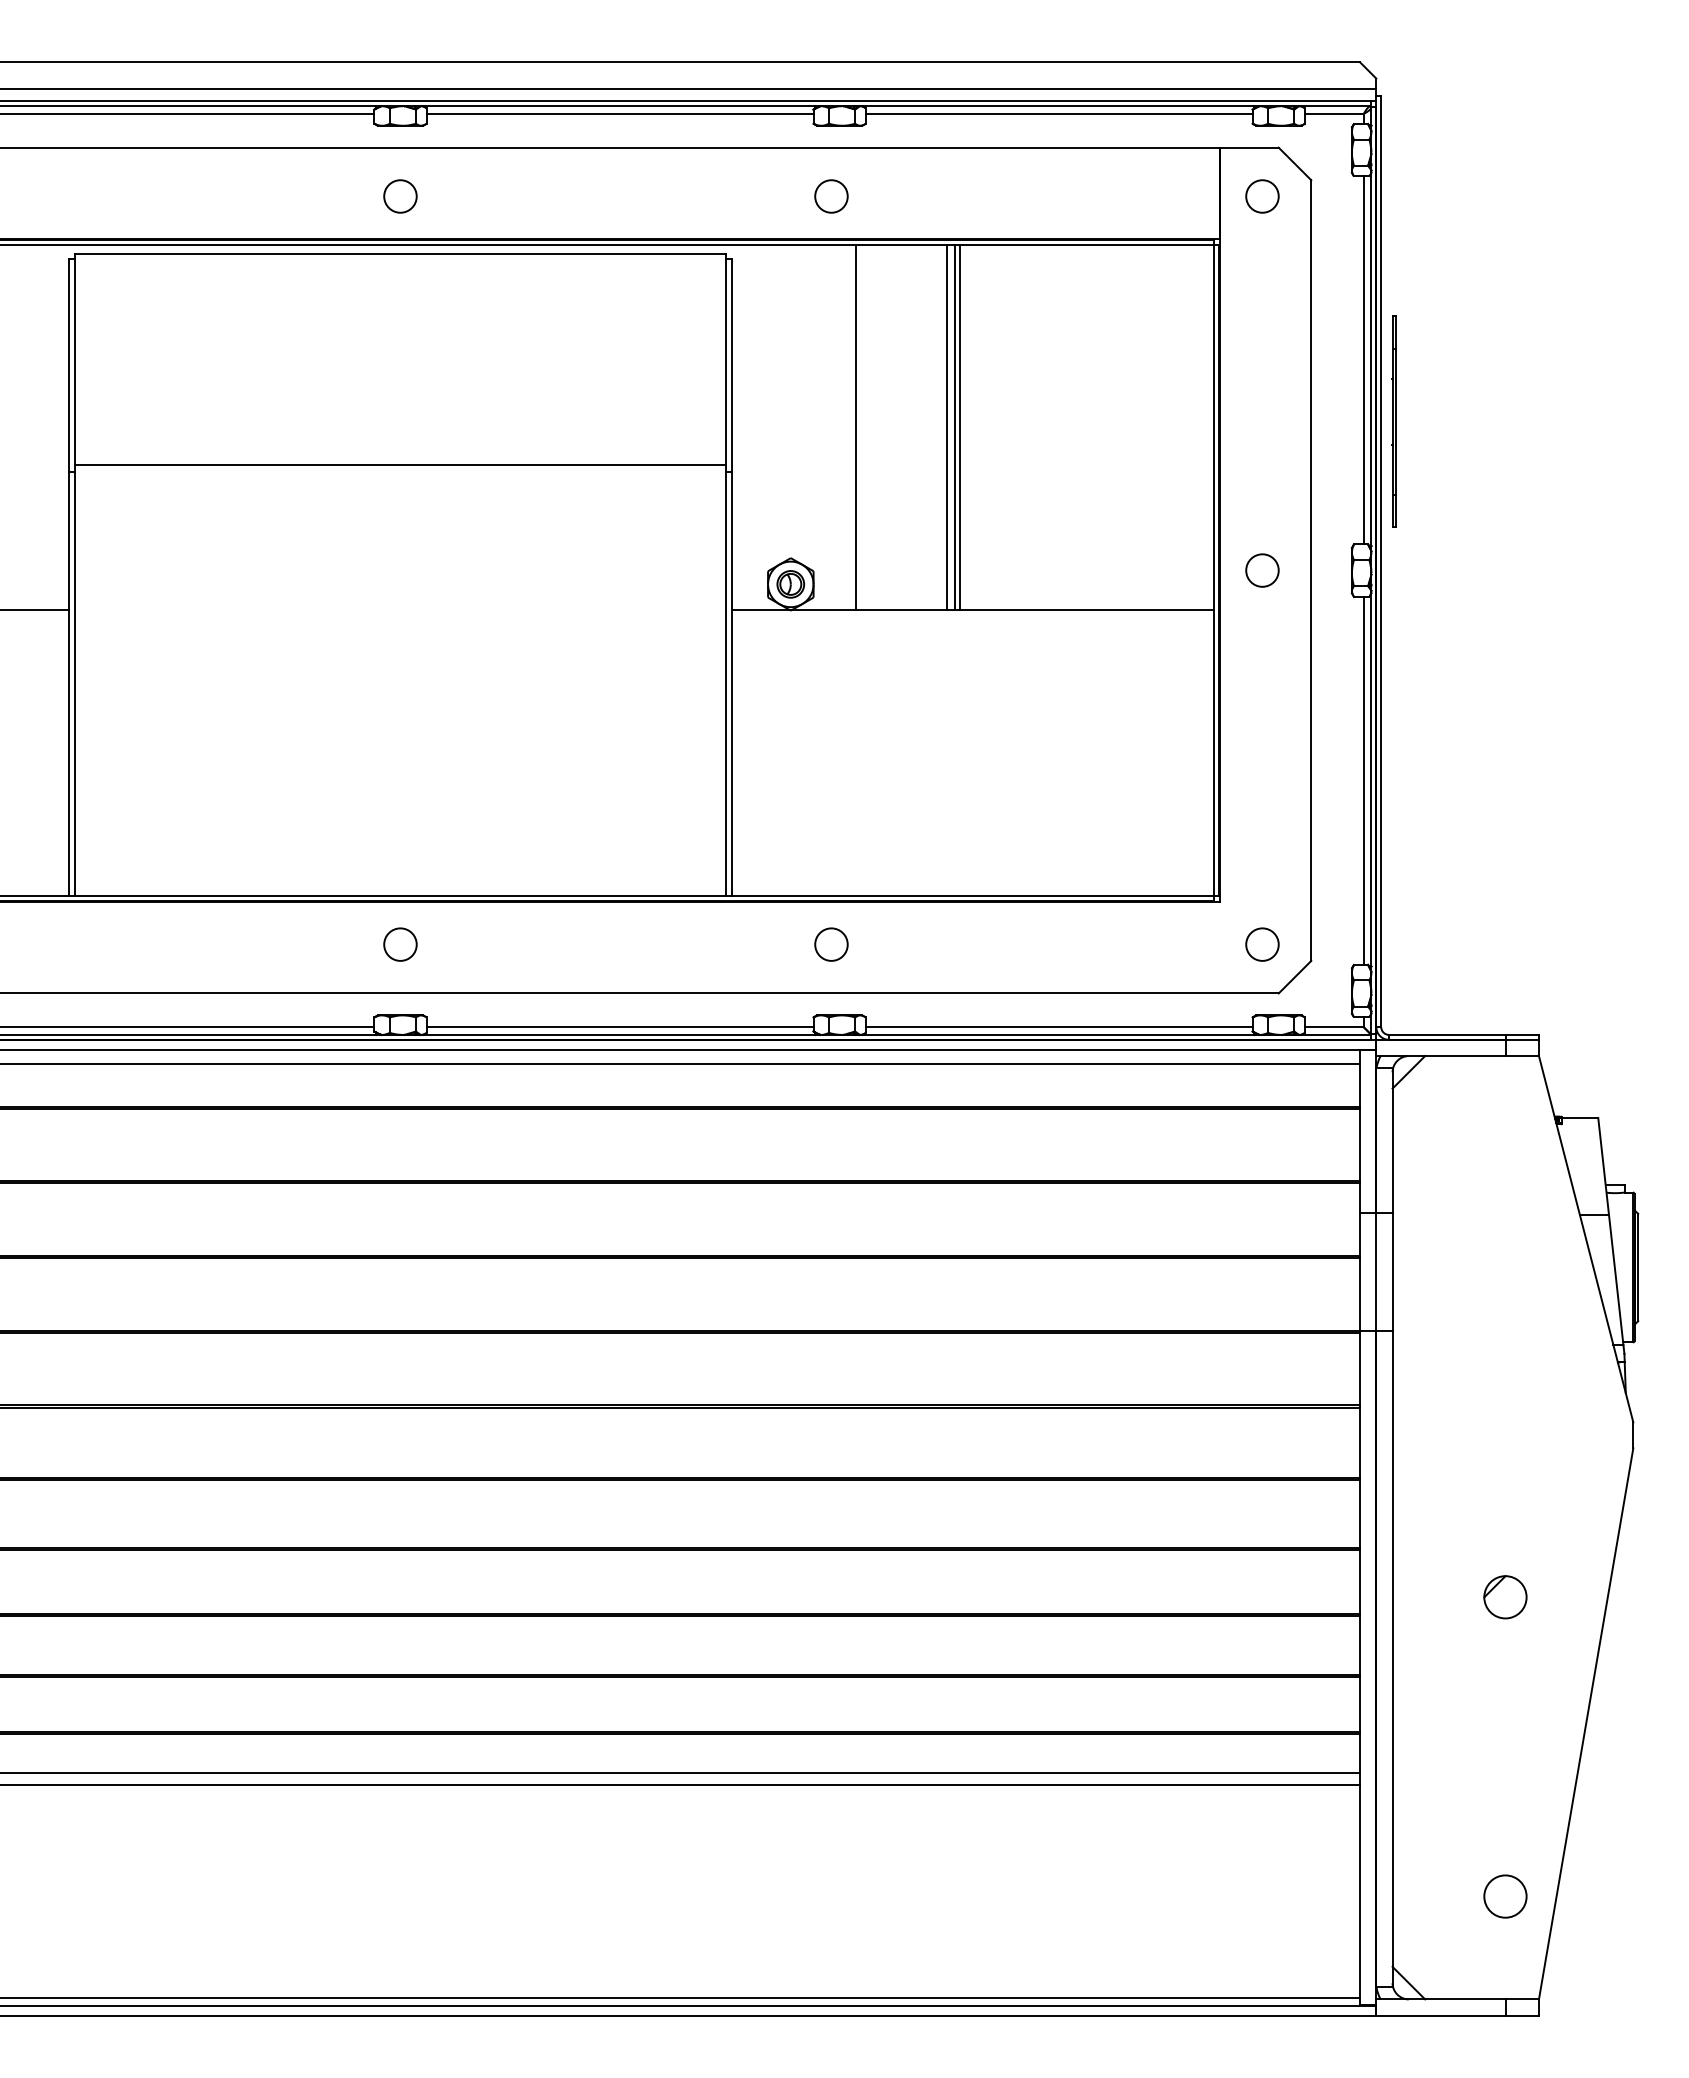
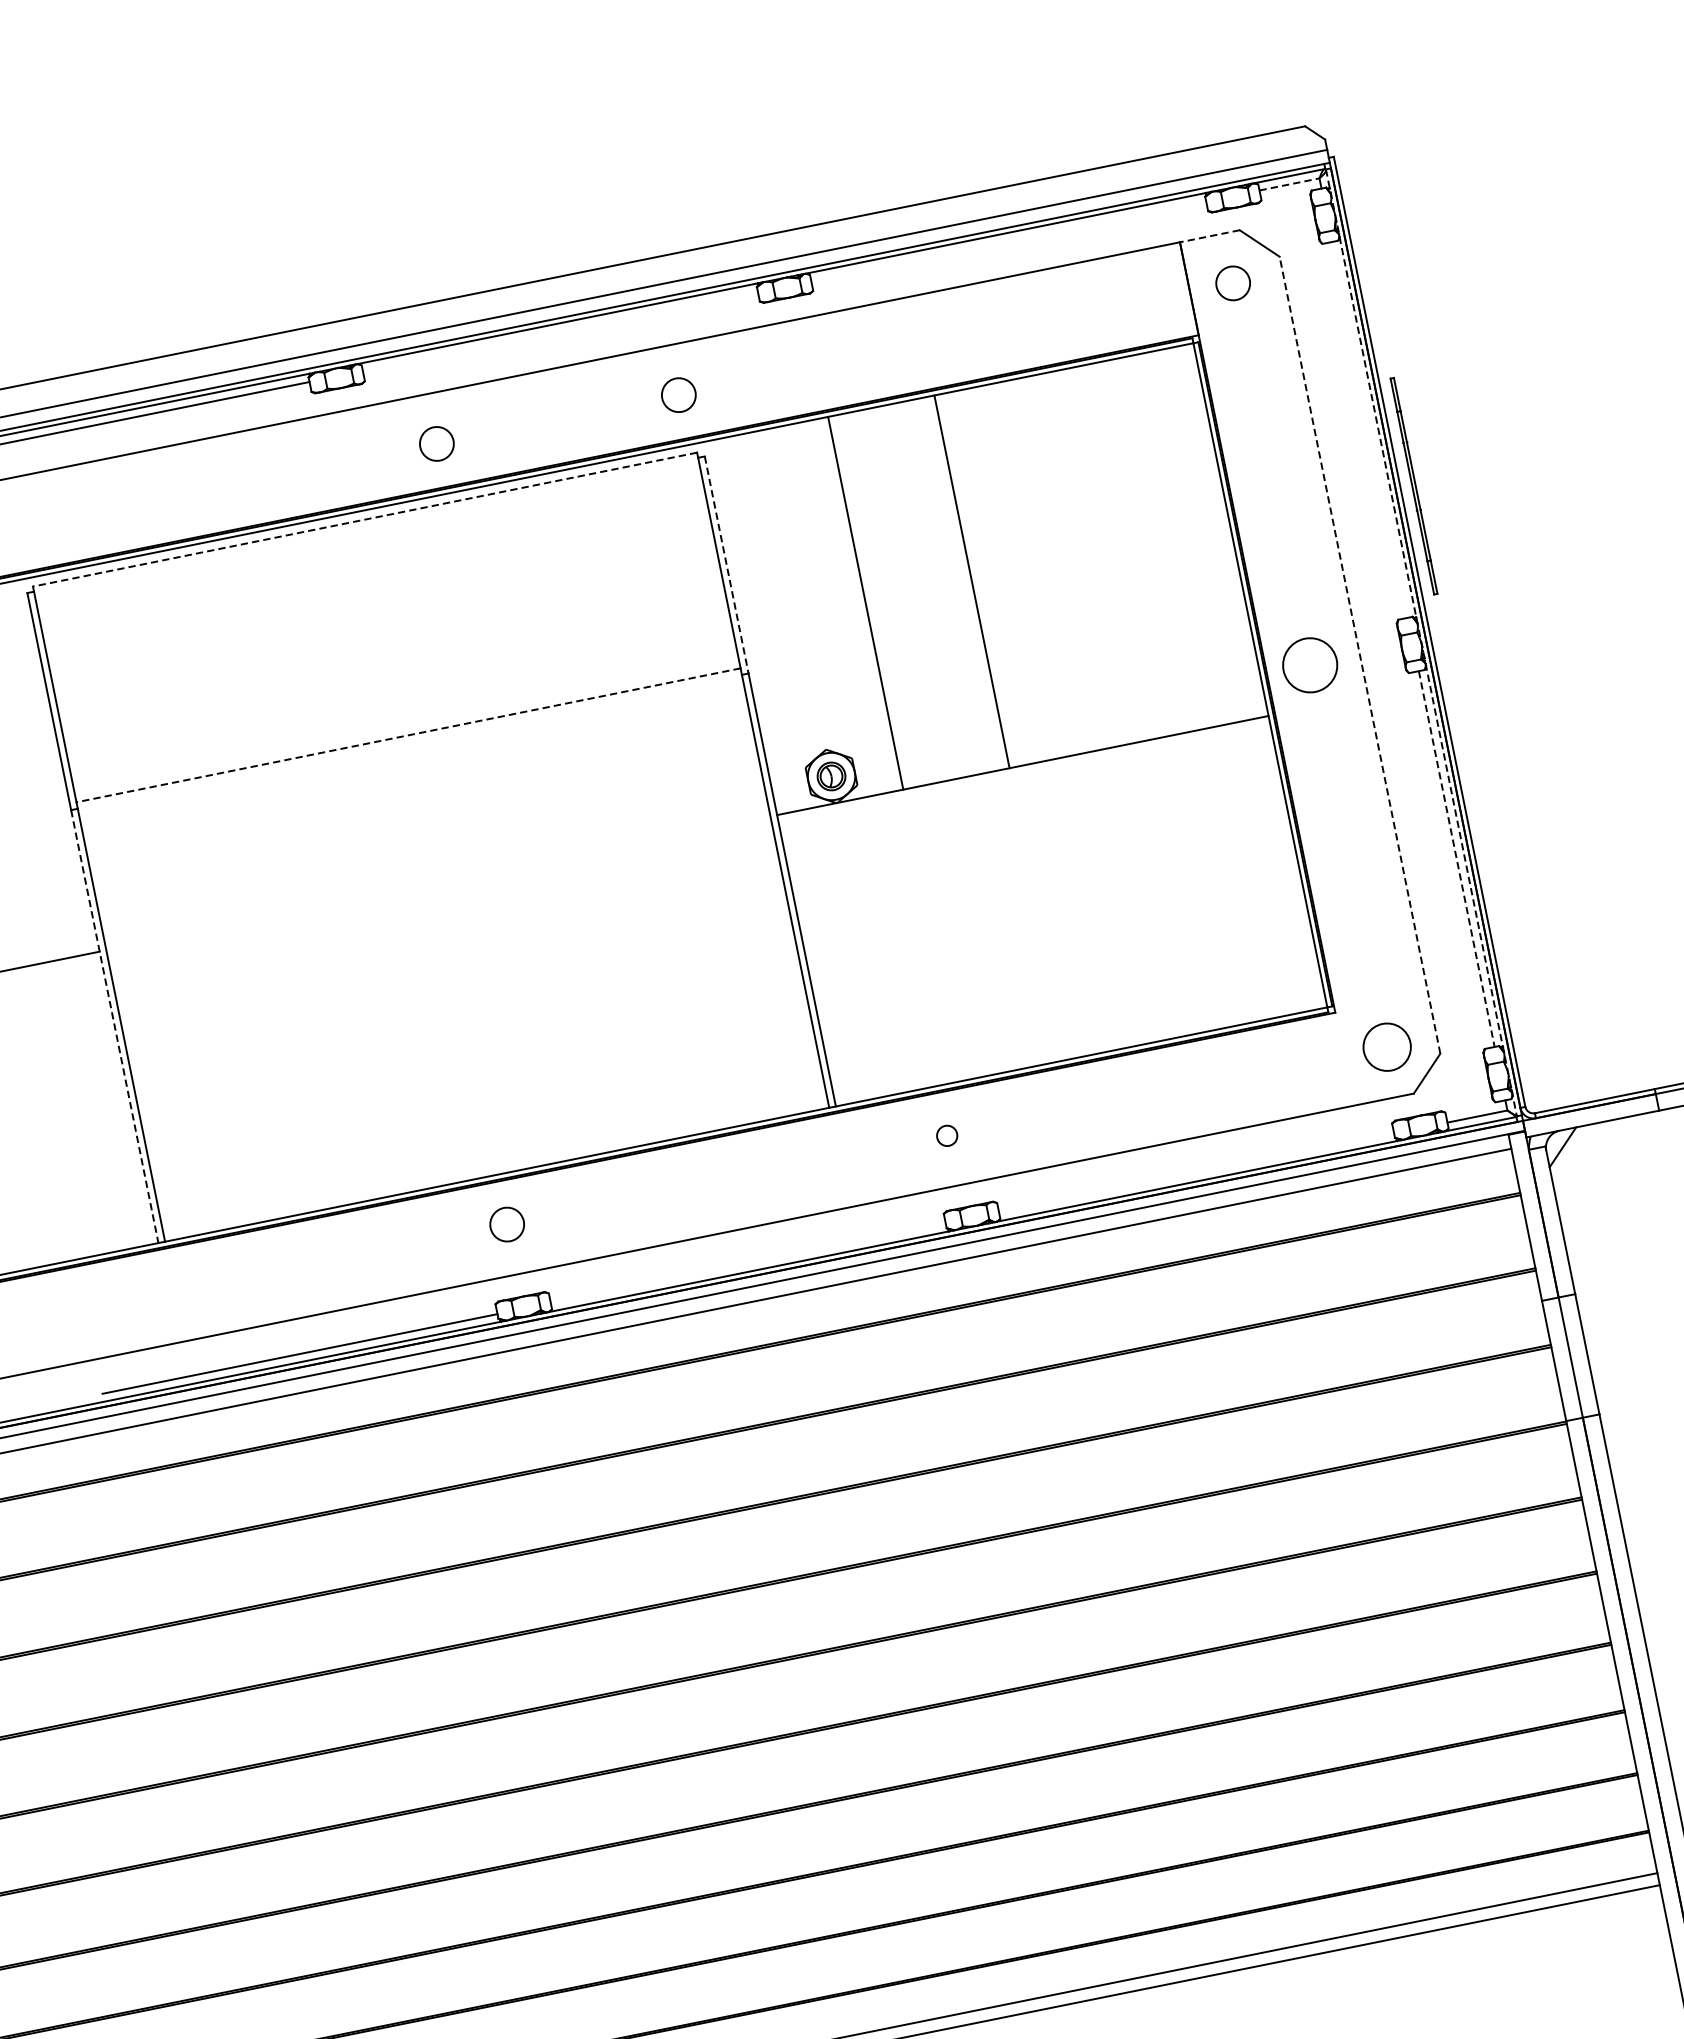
line: (619, 114) -> (559, 332), removed
line: (1058, 114) -> (1008, 241), removed
line: (1334, 114) -> (1289, 184), solid -> dashed
line: (1248, 147) -> (1208, 236), solid -> dashed
circle: (400, 196) -> (436, 443), moved
circle: (831, 196) -> (678, 395), moved
line: (399, 254) -> (364, 520), solid -> dashed
line: (1363, 360) -> (1370, 430), removed
line: (732, 365) -> (726, 565), solid -> dashed
line: (947, 427) -> (959, 584), removed
line: (955, 427) -> (967, 582), removed
line: (399, 465) -> (407, 735), solid -> dashed
circle: (1262, 570) -> (1310, 665), size x1.6
line: (1311, 570) -> (1360, 655), solid -> dashed
line: (1371, 570) -> (1421, 642), solid -> dashed
line: (68, 684) -> (114, 1027), solid -> dashed
line: (1363, 781) -> (1456, 859), solid -> dashed
circle: (831, 944) -> (947, 1135), size x0.6
circle: (1262, 944) -> (1387, 1046), size x1.4
line: (619, 1027) -> (747, 1264), removed
line: (1058, 1027) -> (1196, 1173), removed

